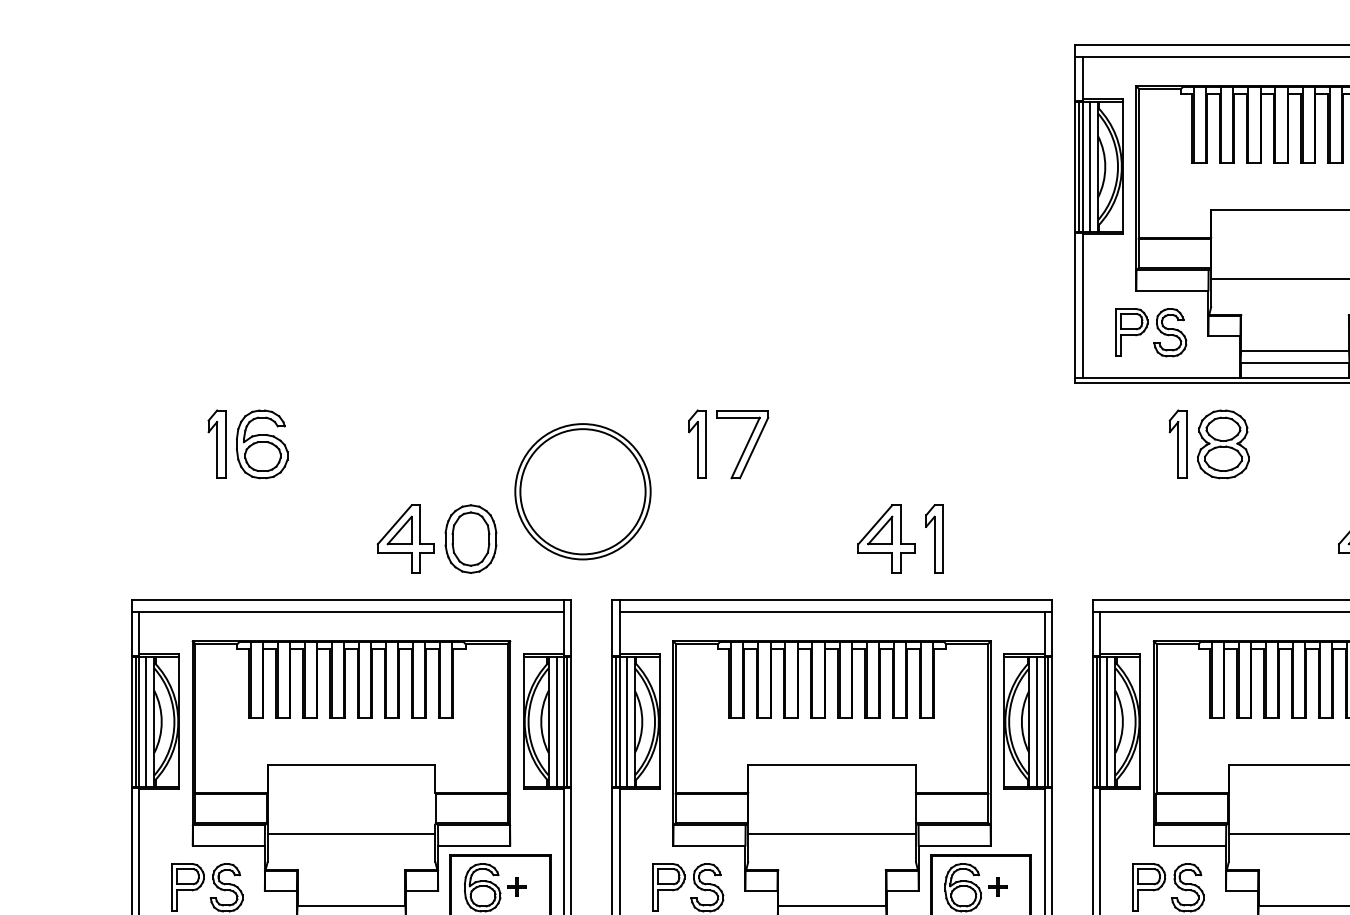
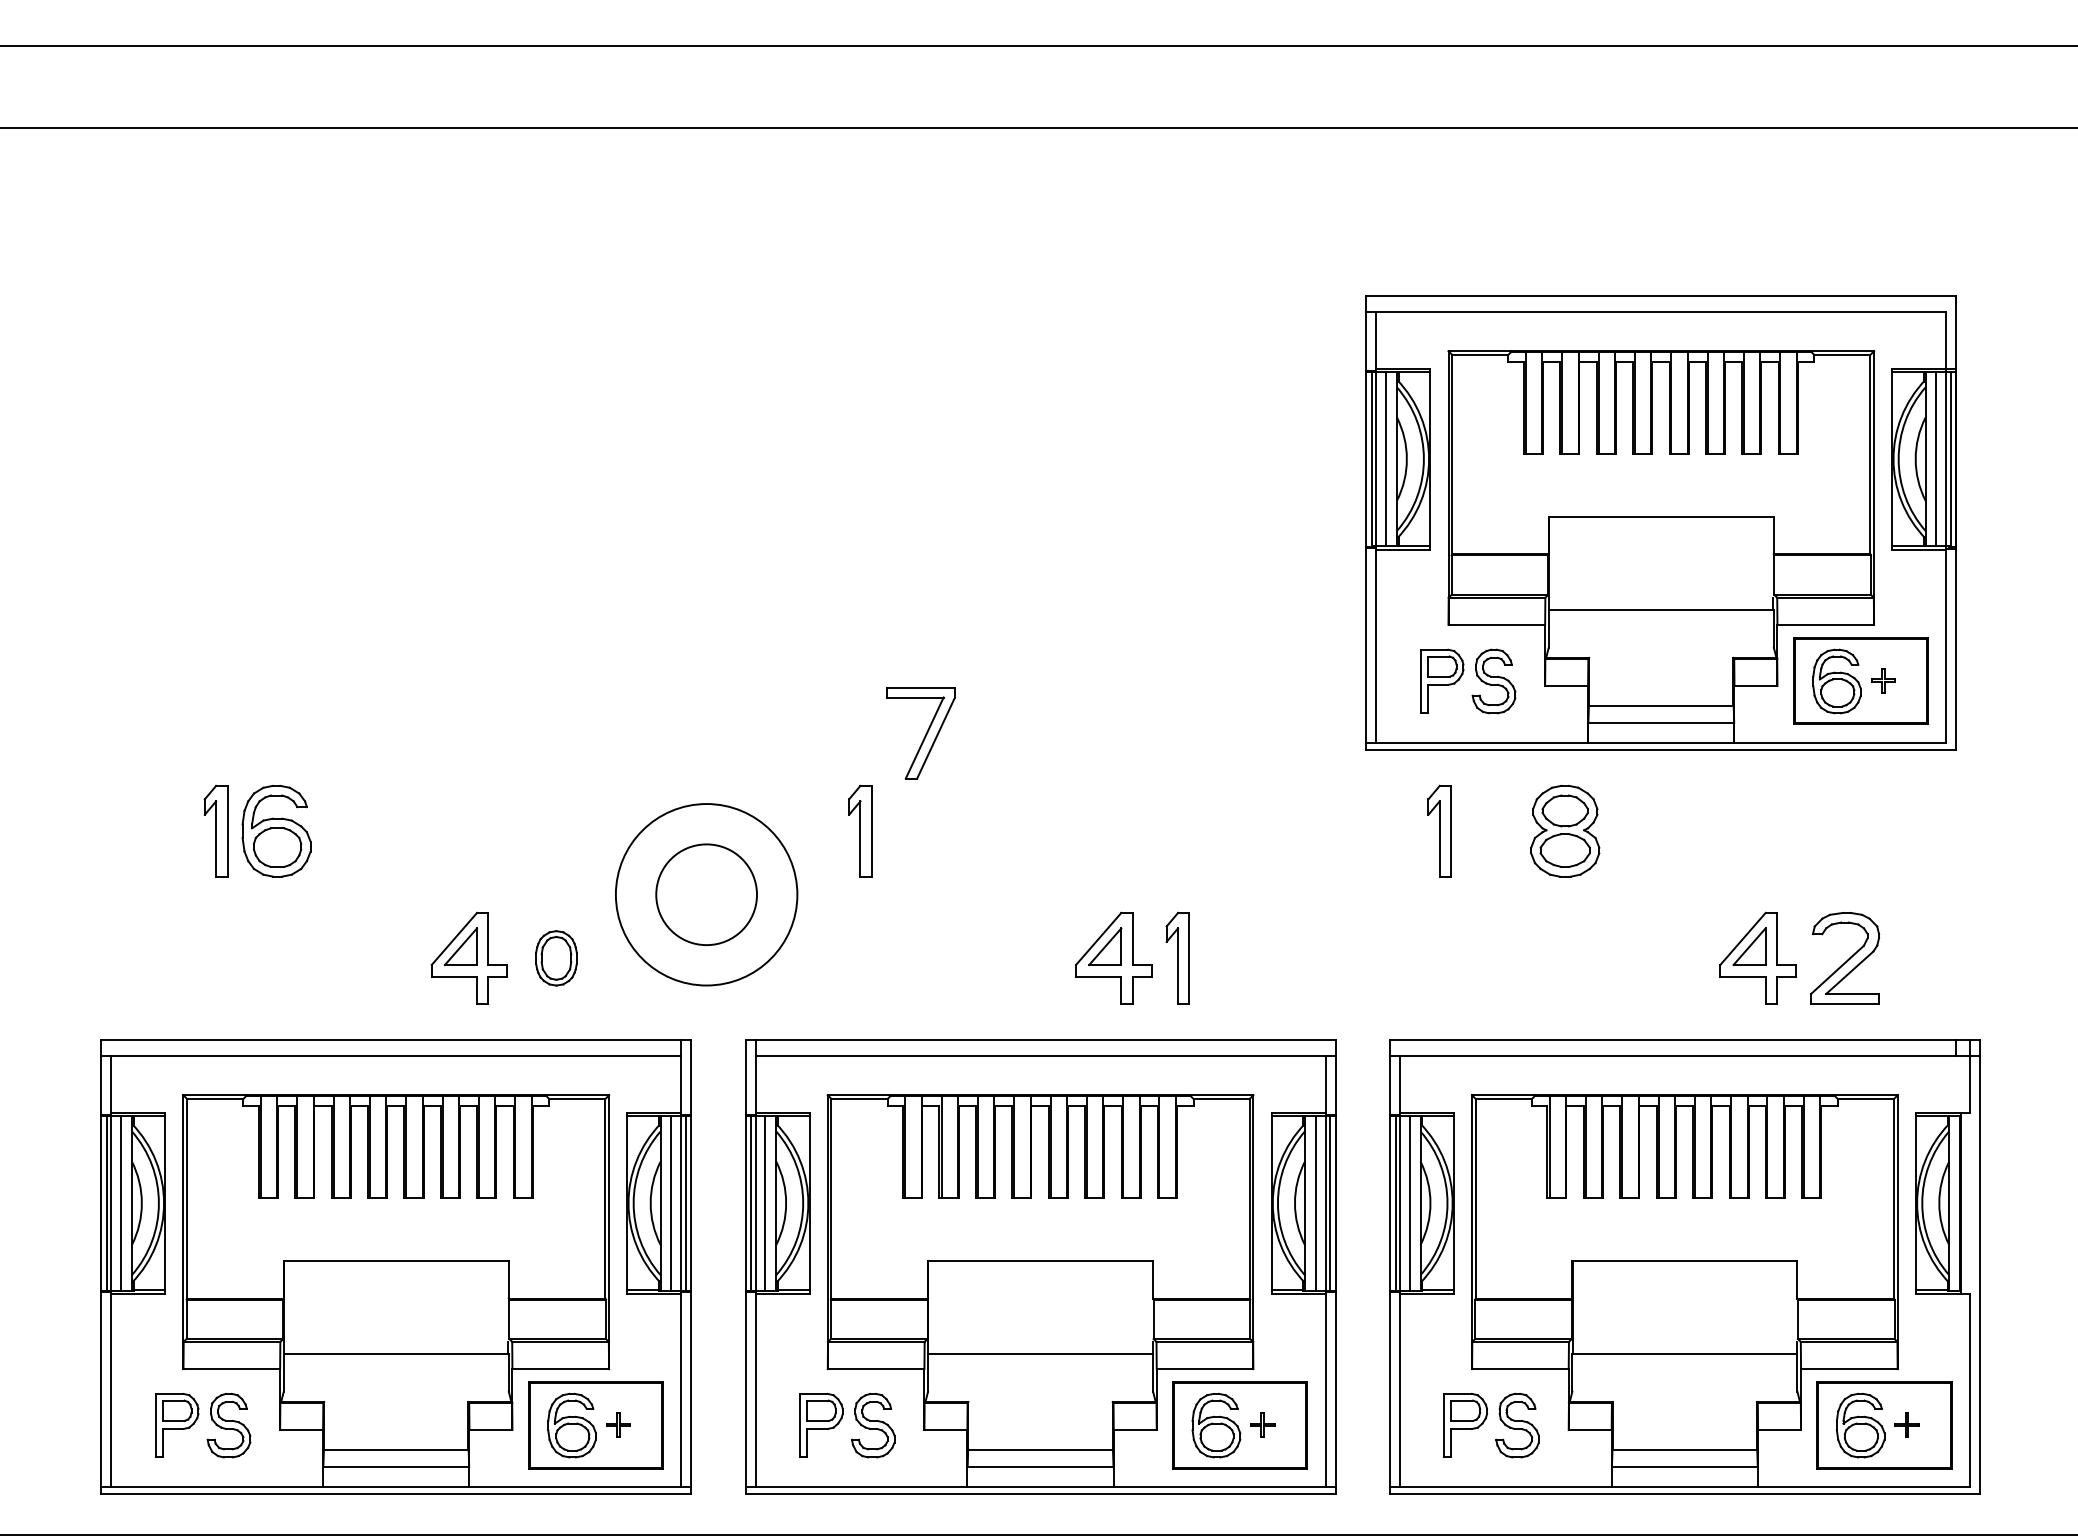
part: (1178, 443) -> (1439, 830), moved
part: (742, 444) -> (920, 733), moved
circle: (582, 491) -> (706, 894), size x0.6
part: (471, 539) -> (556, 958), size x0.6

